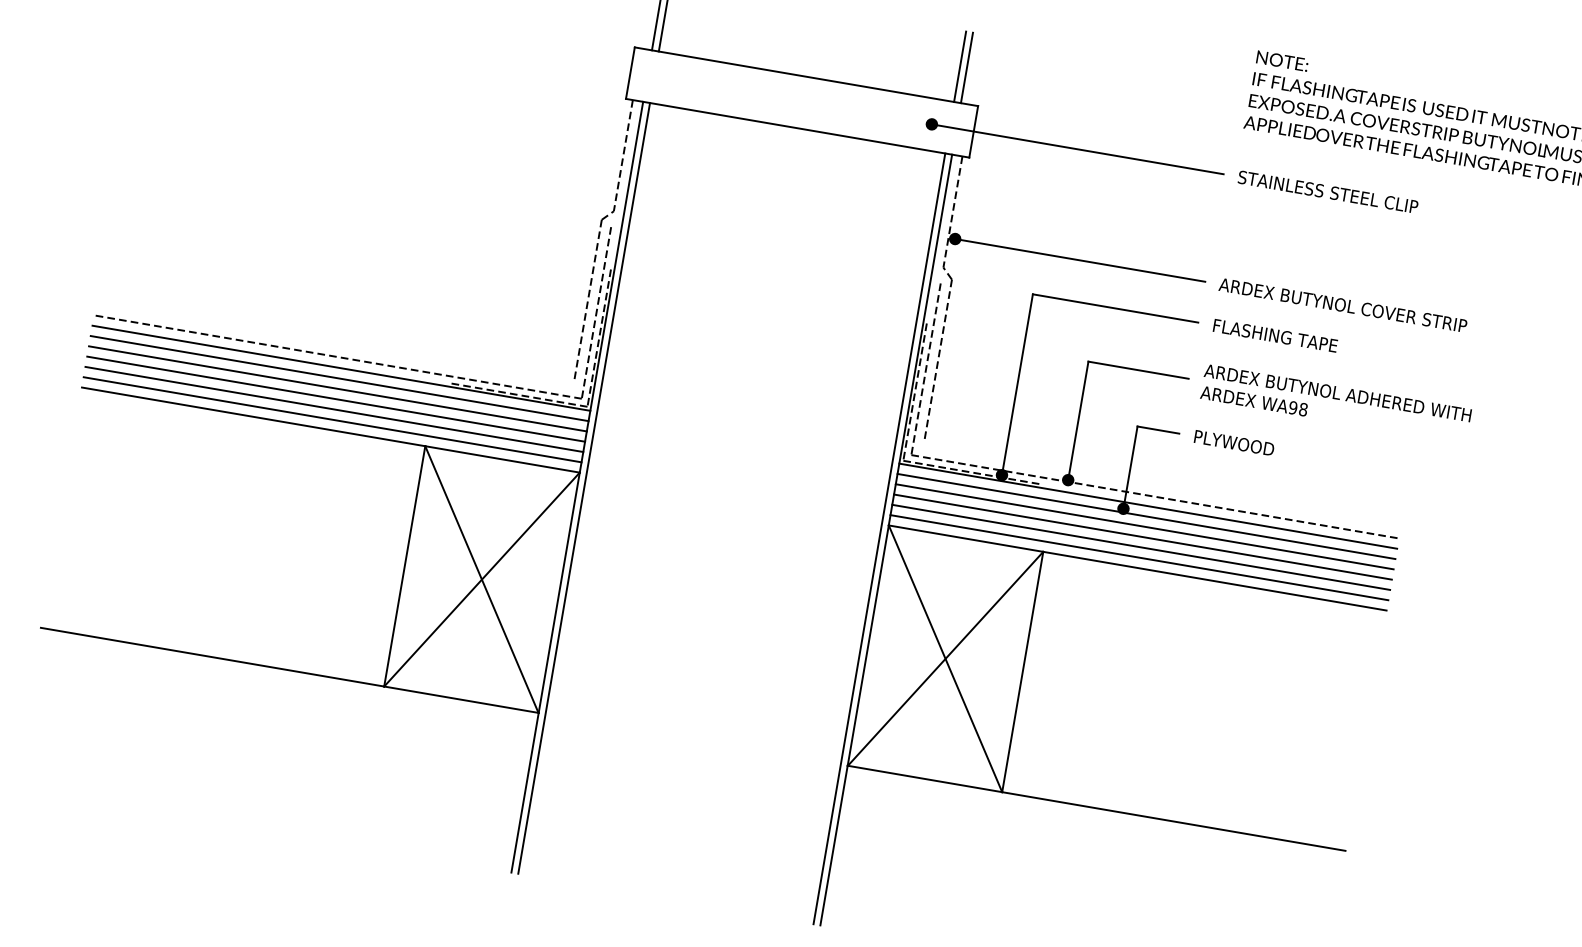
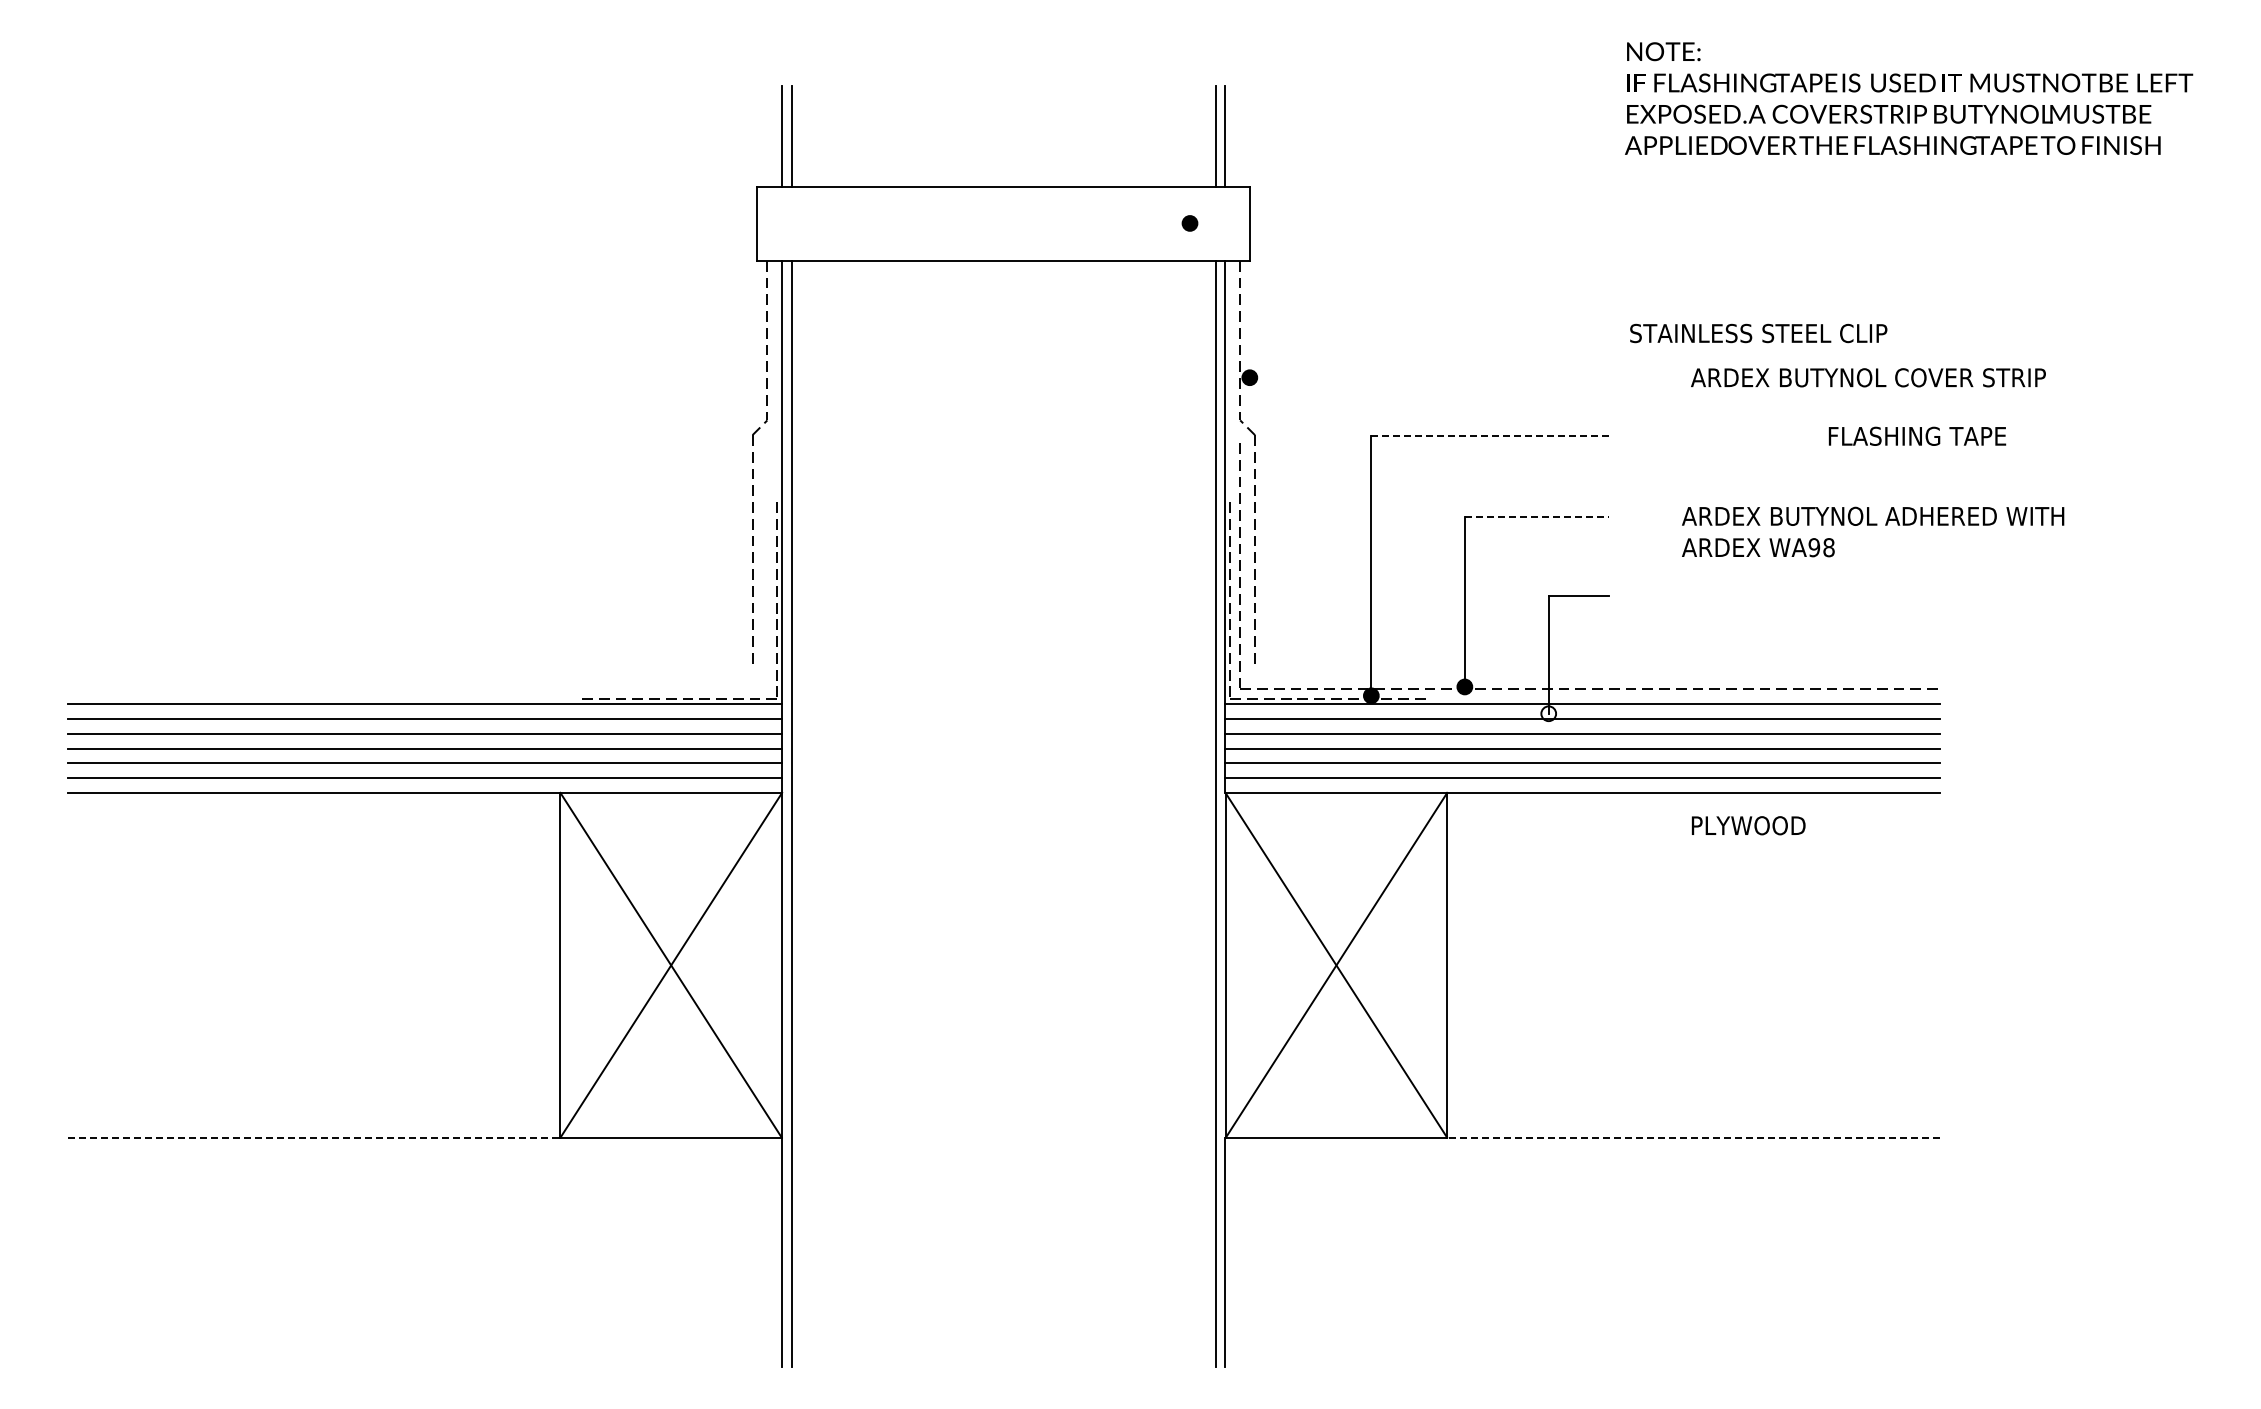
line: (1077, 149) -> (1399, 223), removed
text: (1328, 192) -> (1758, 333), moved
line: (1079, 260) -> (1428, 377), removed
text: (1343, 305) -> (1868, 377), moved
line: (1115, 308) -> (1490, 436), solid -> dashed
text: (1275, 335) -> (1917, 435), moved
part: (336, 356) -> (415, 688), removed
line: (1138, 369) -> (1536, 516), solid -> dashed
text: (1336, 403) -> (1873, 531), moved
text: (1234, 442) -> (1748, 825), moved
fill: (1123, 508) -> (1548, 713), removed
line: (212, 657) -> (314, 1137), solid -> dashed
line: (1173, 821) -> (1692, 1137), solid -> dashed

